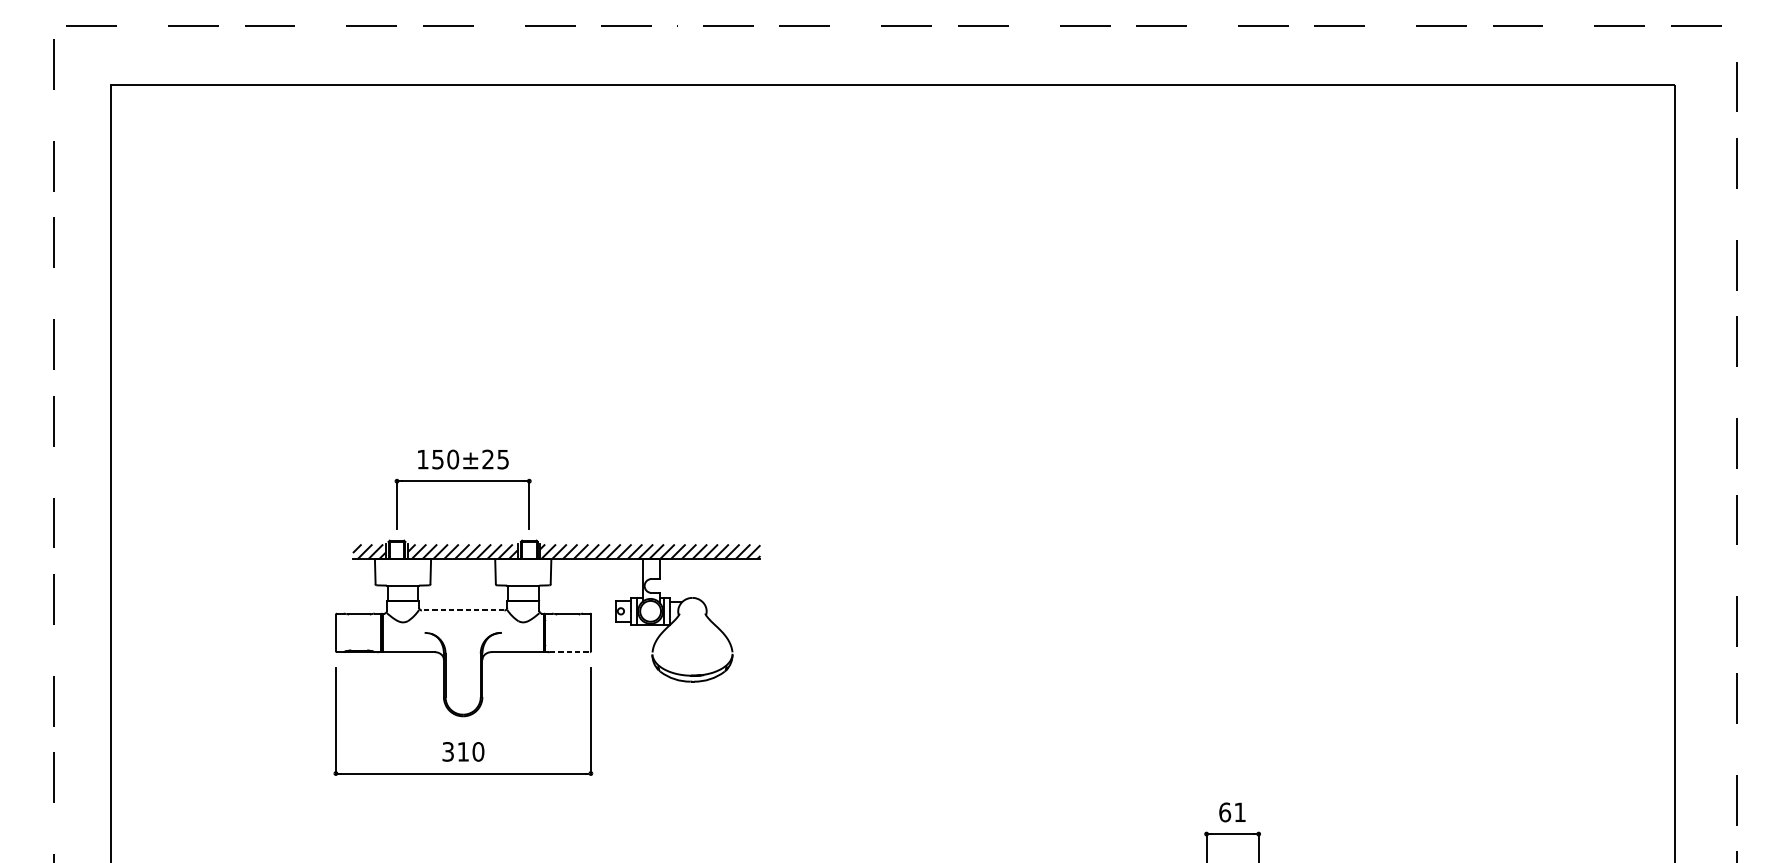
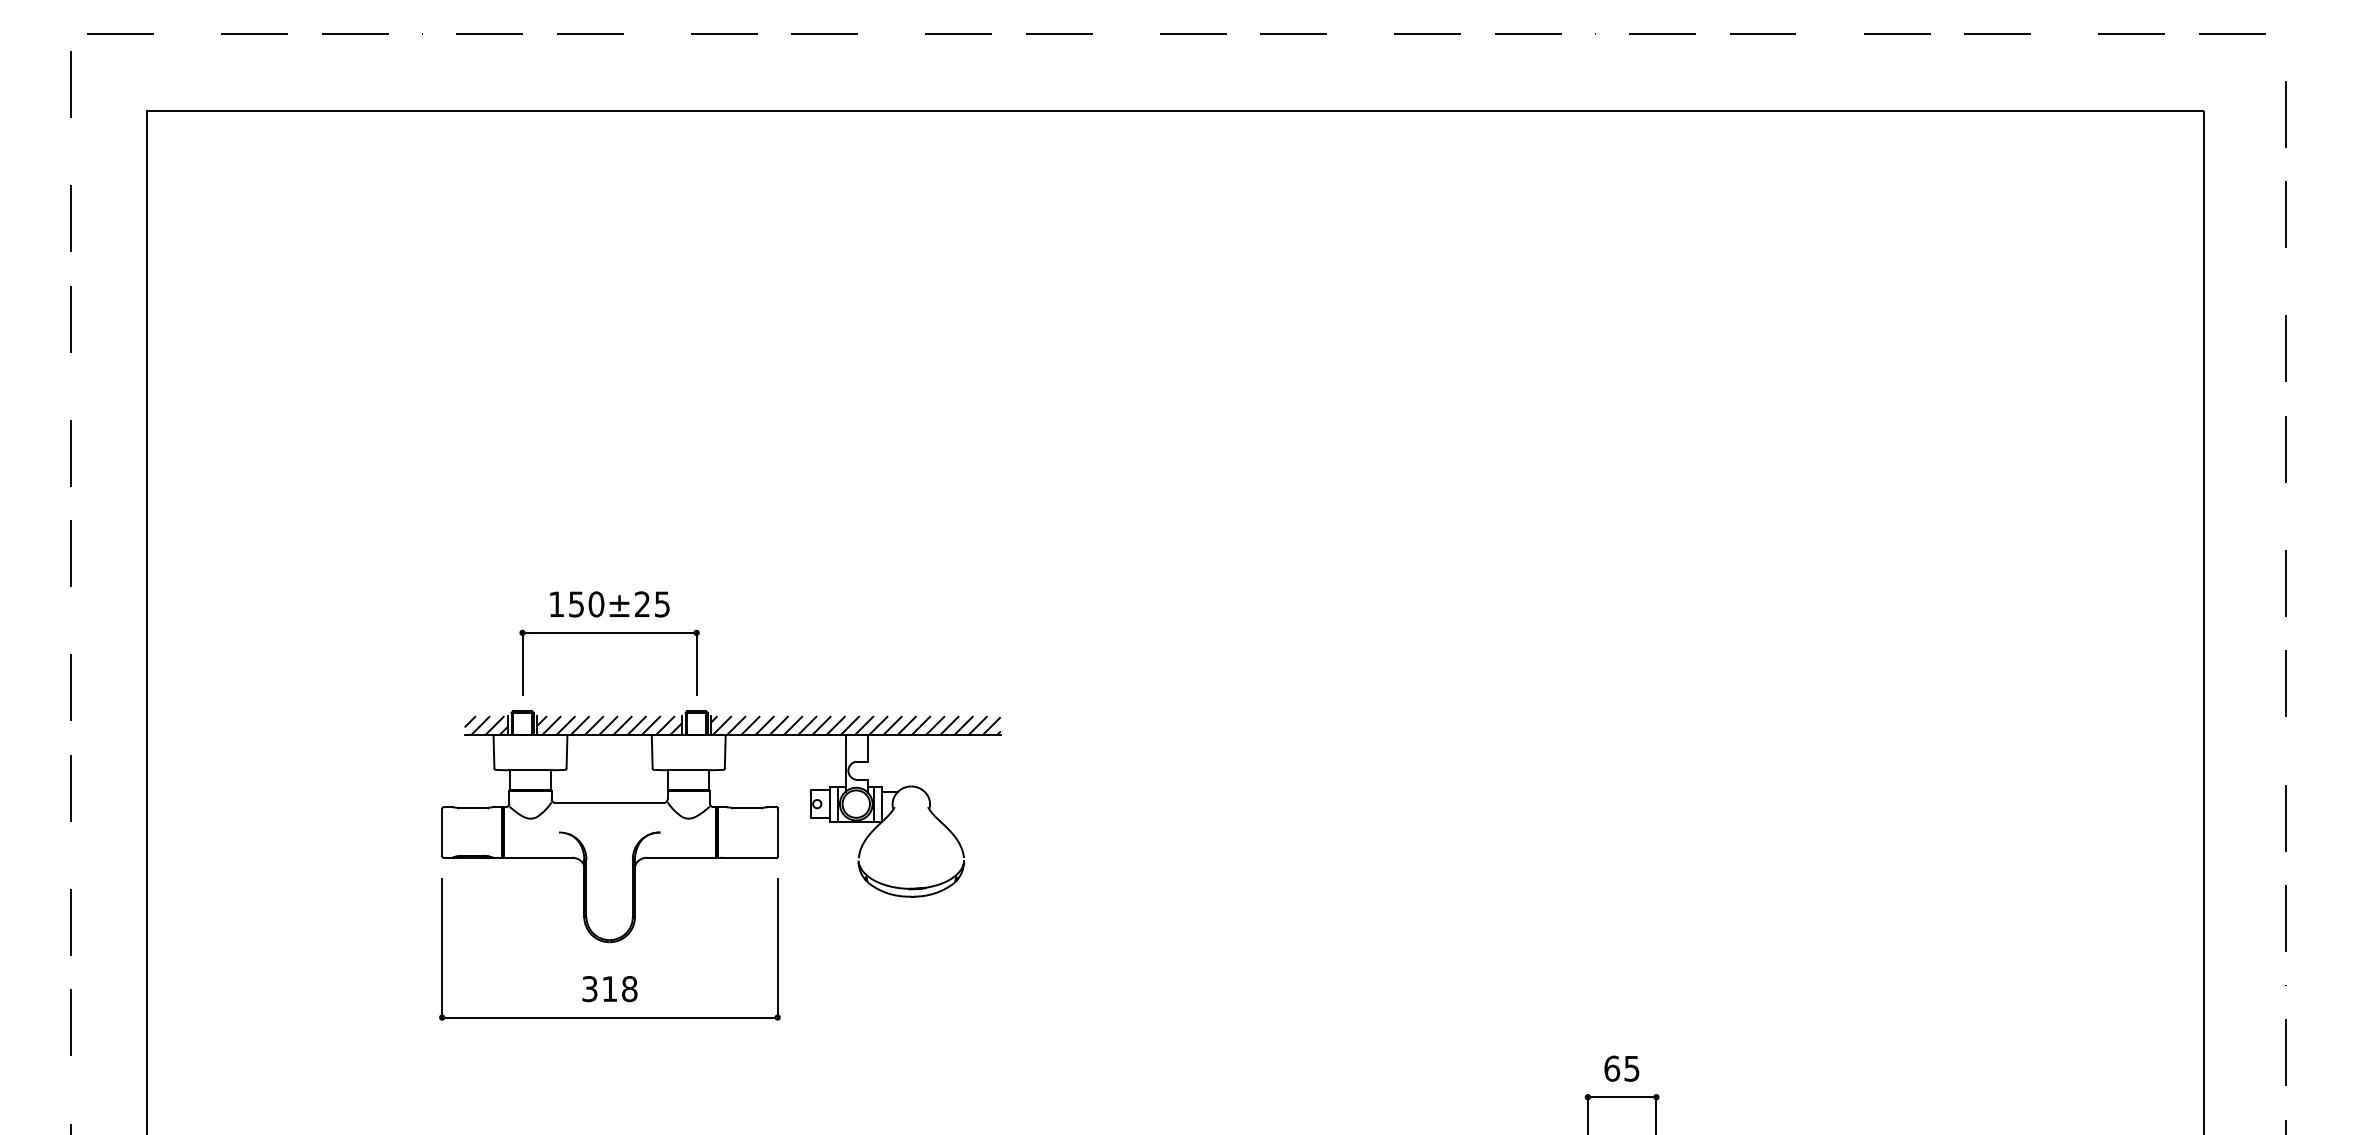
line: (463, 610) -> (609, 802), dashed -> solid
line: (570, 651) -> (750, 857), dashed -> solid
text: (478, 751) -> (629, 988), 310 -> 318
text: (1239, 812) -> (1631, 1068), 61 -> 65

